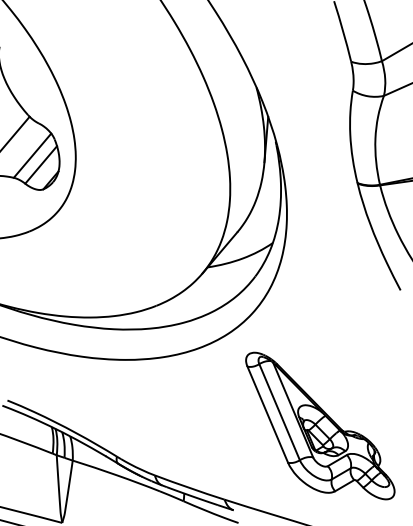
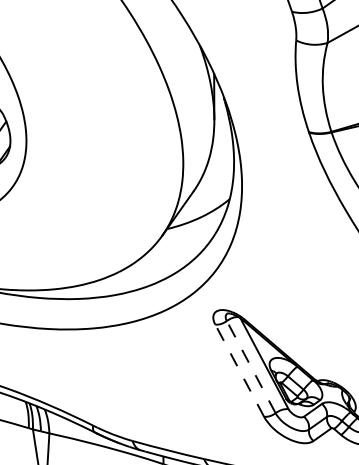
line: (279, 411) -> (251, 366), solid -> dashed
line: (267, 414) -> (239, 370), solid -> dashed

